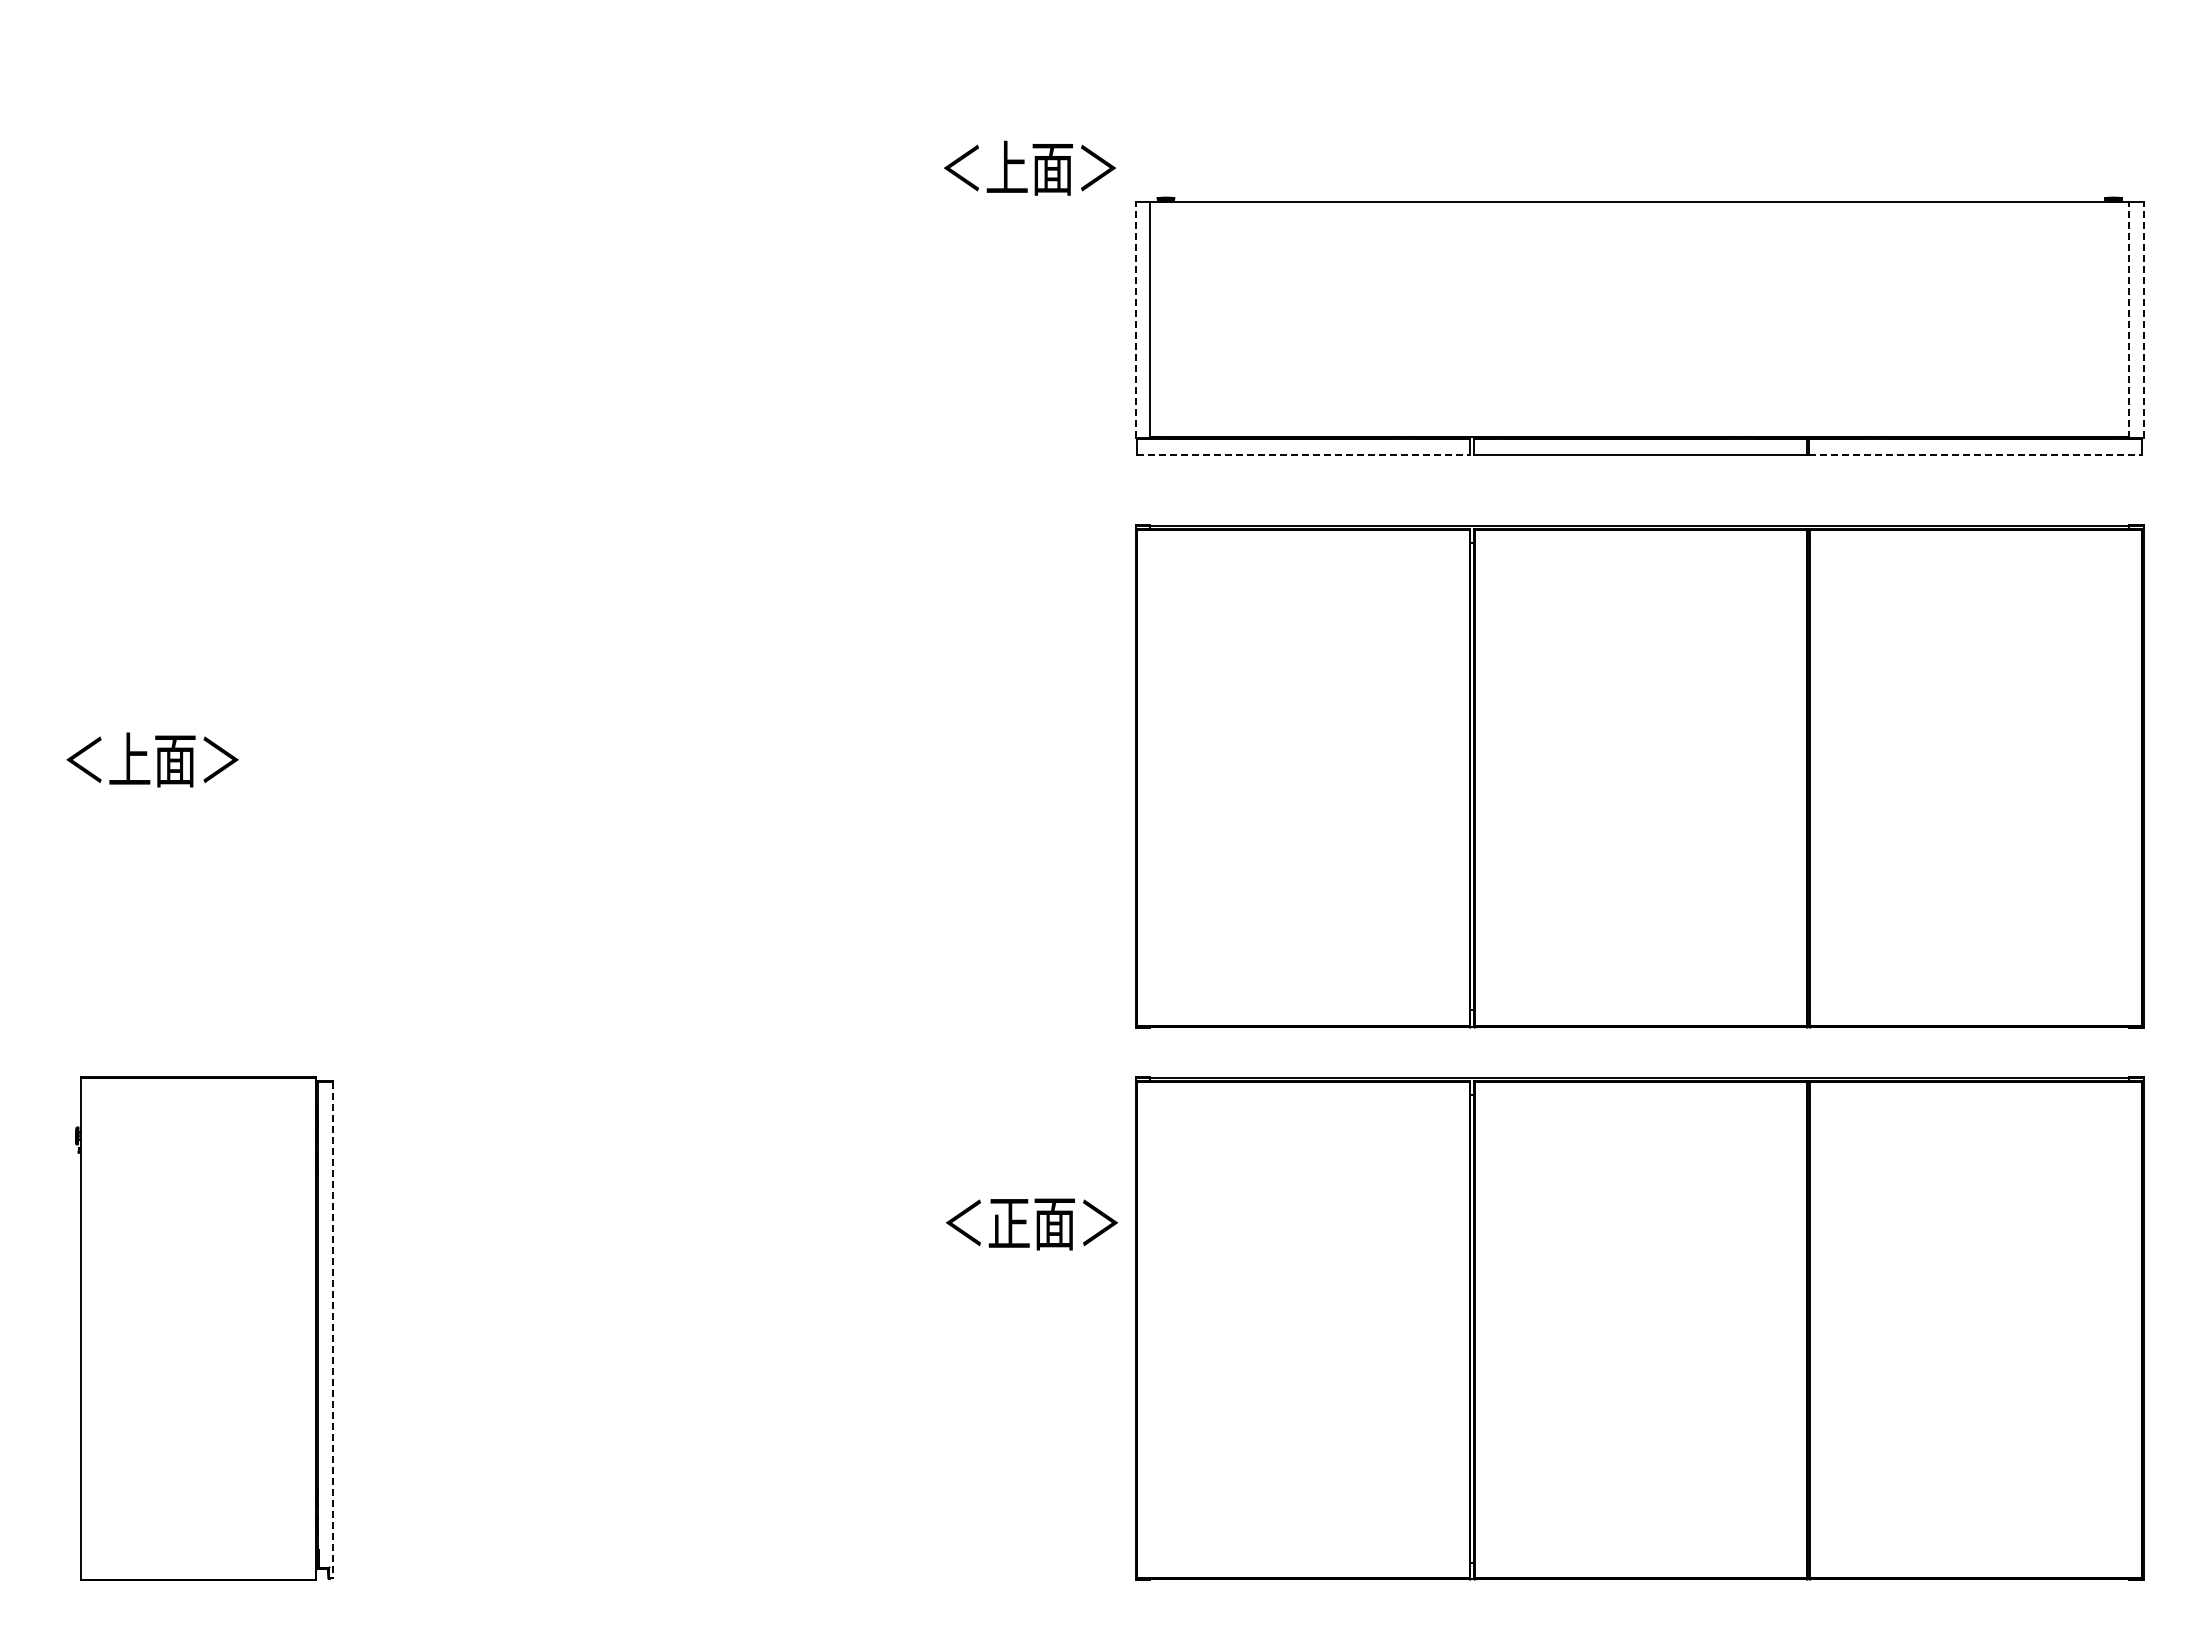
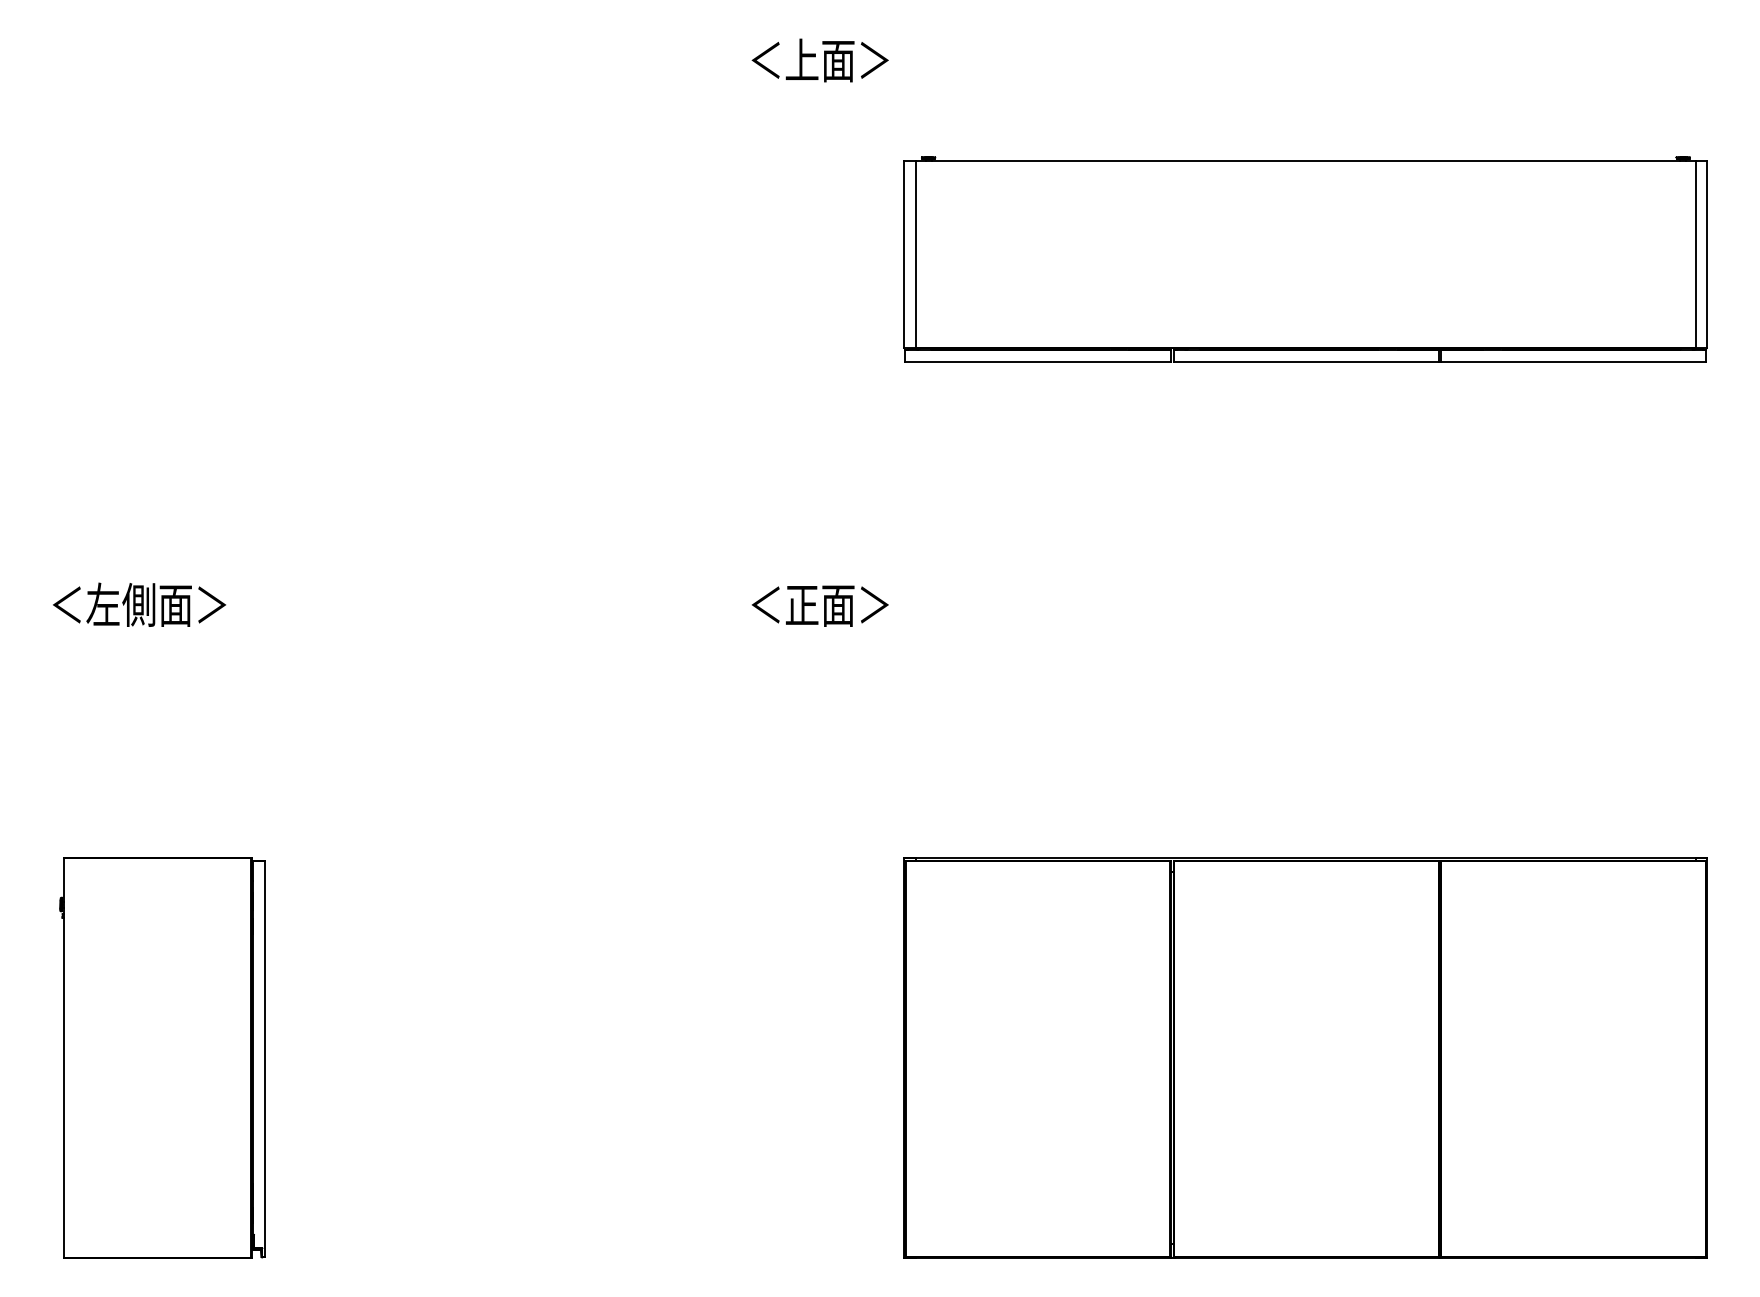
text: (1029, 167) -> (819, 59), moved
line: (1135, 319) -> (904, 254), dashed -> solid
line: (2128, 319) -> (1695, 254), dashed -> solid
line: (2143, 319) -> (1707, 254), dashed -> solid
line: (1303, 454) -> (1038, 361), dashed -> solid
line: (1975, 454) -> (1573, 361), dashed -> solid
text: (196, 759) -> (156, 604), ＜上面＞ -> ＜左側面＞
part: (1639, 776) -> (1305, 618), removed
text: (1032, 1224) -> (820, 606), moved
line: (332, 1330) -> (264, 1059), dashed -> solid

